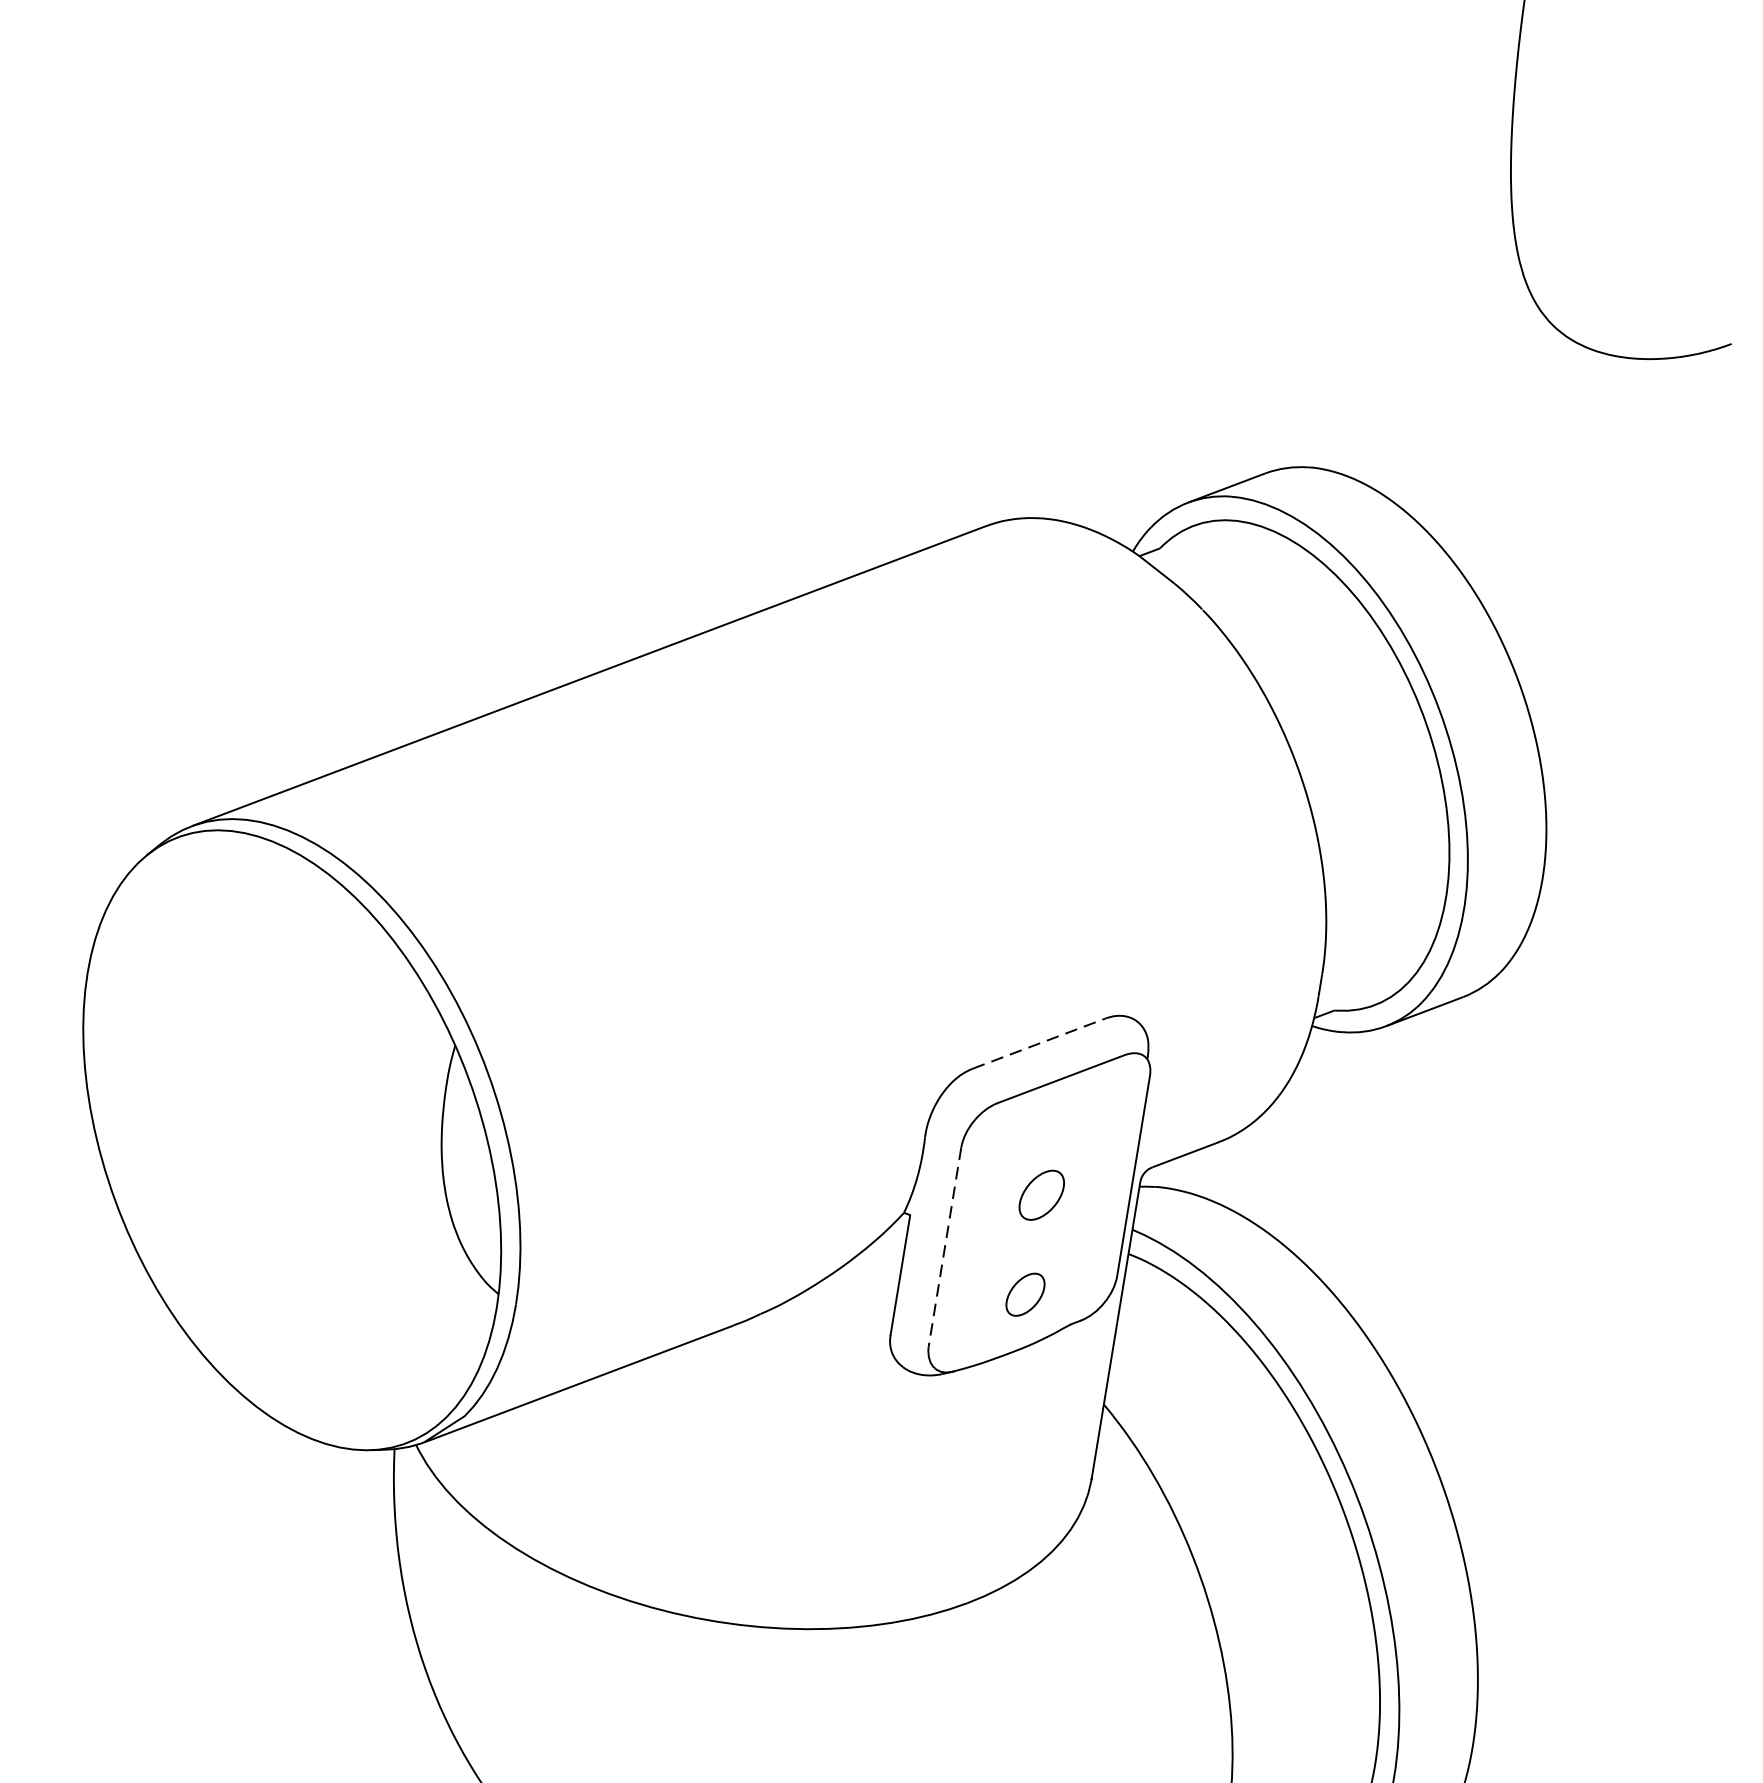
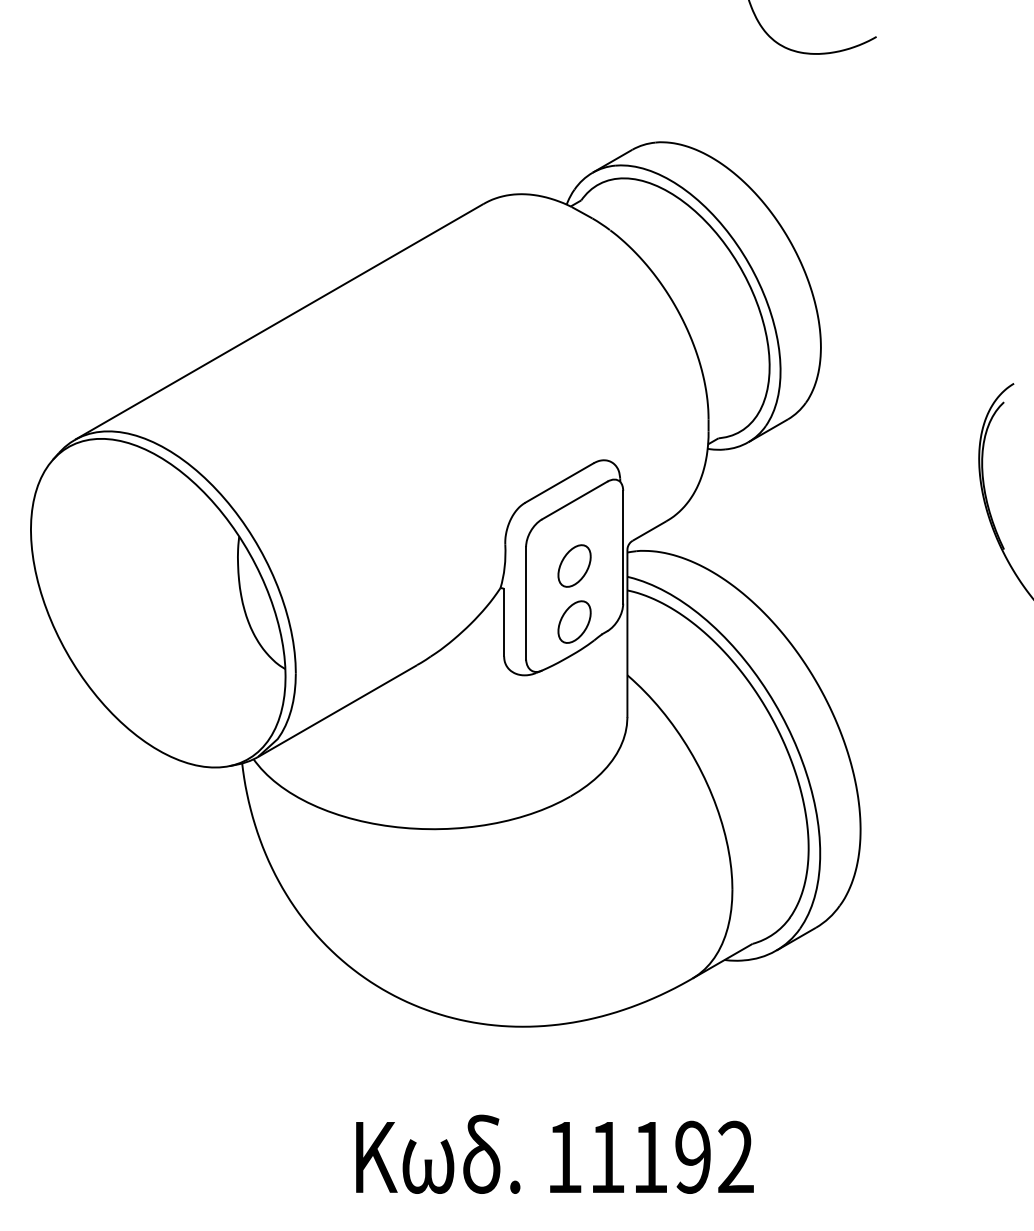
line: (1039, 1042) -> (559, 482), dashed -> solid
part: (1041, 1194) -> (574, 565), size x1.43
line: (945, 1247) -> (526, 603), dashed -> solid
part: (1025, 1293) -> (574, 621), size x1.67

